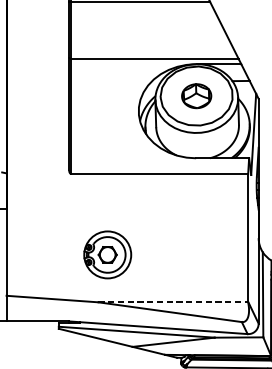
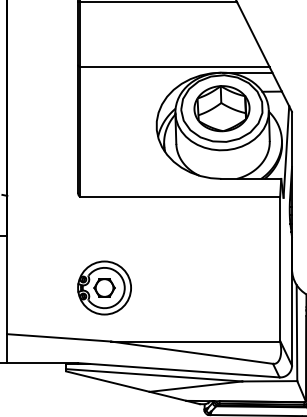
part: (196, 95) -> (221, 108), size x1.67
part: (107, 254) -> (104, 287), moved
line: (173, 302) -> (195, 341), dashed -> solid

